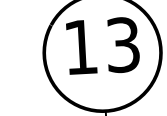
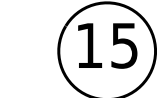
text: (123, 44) -> (124, 45), 13 -> 15

